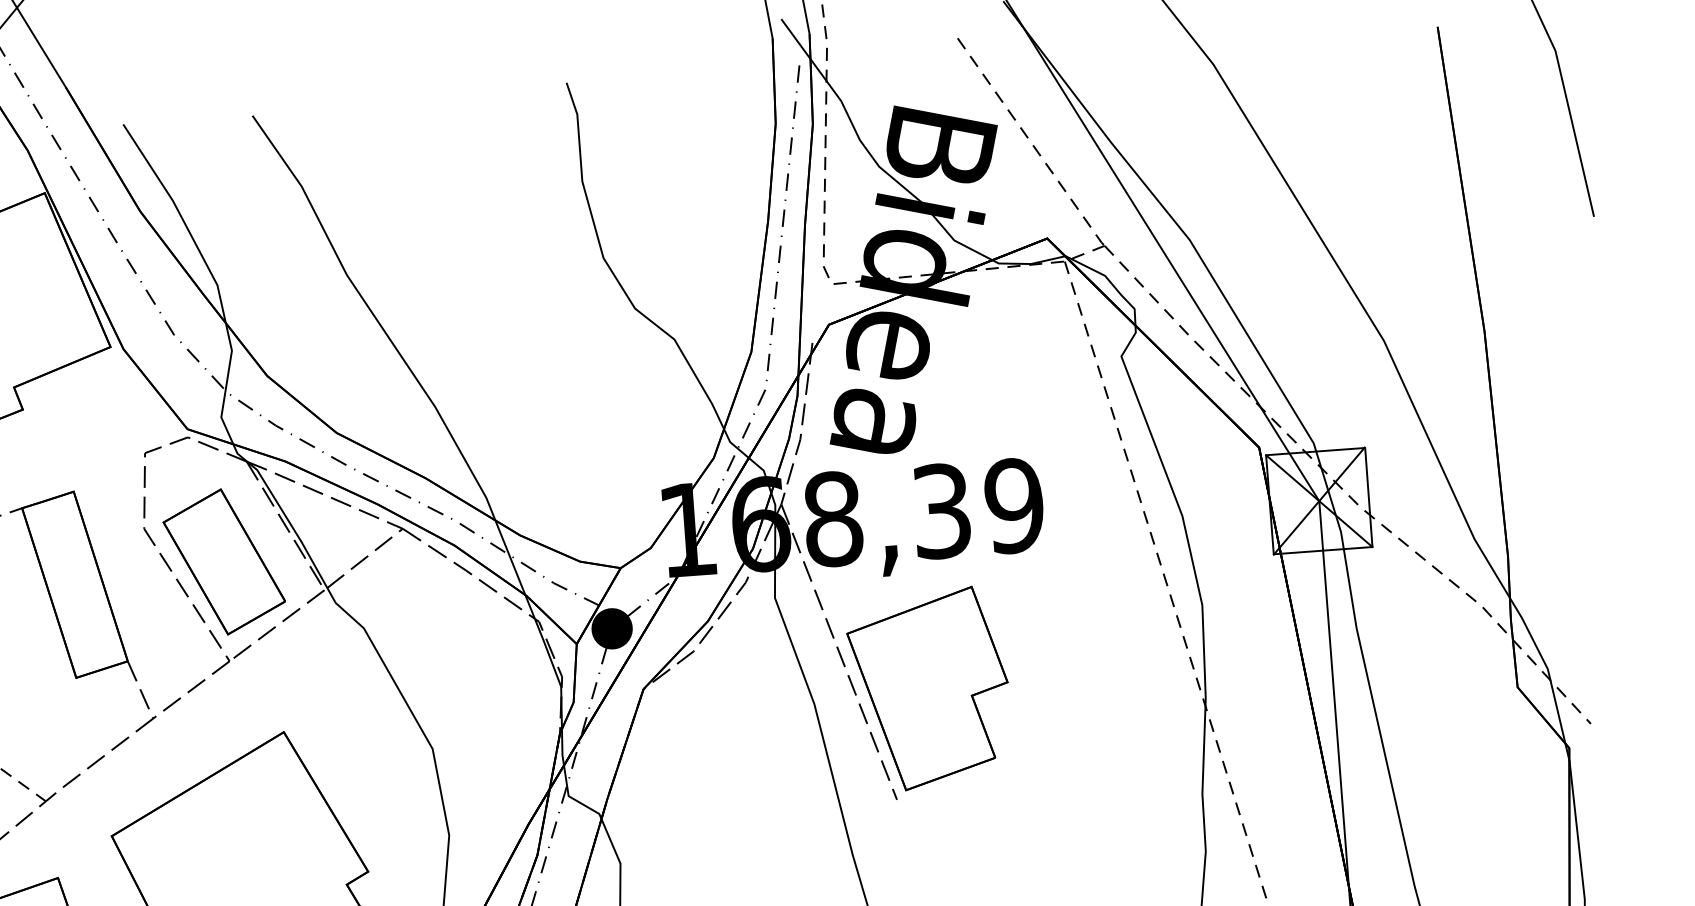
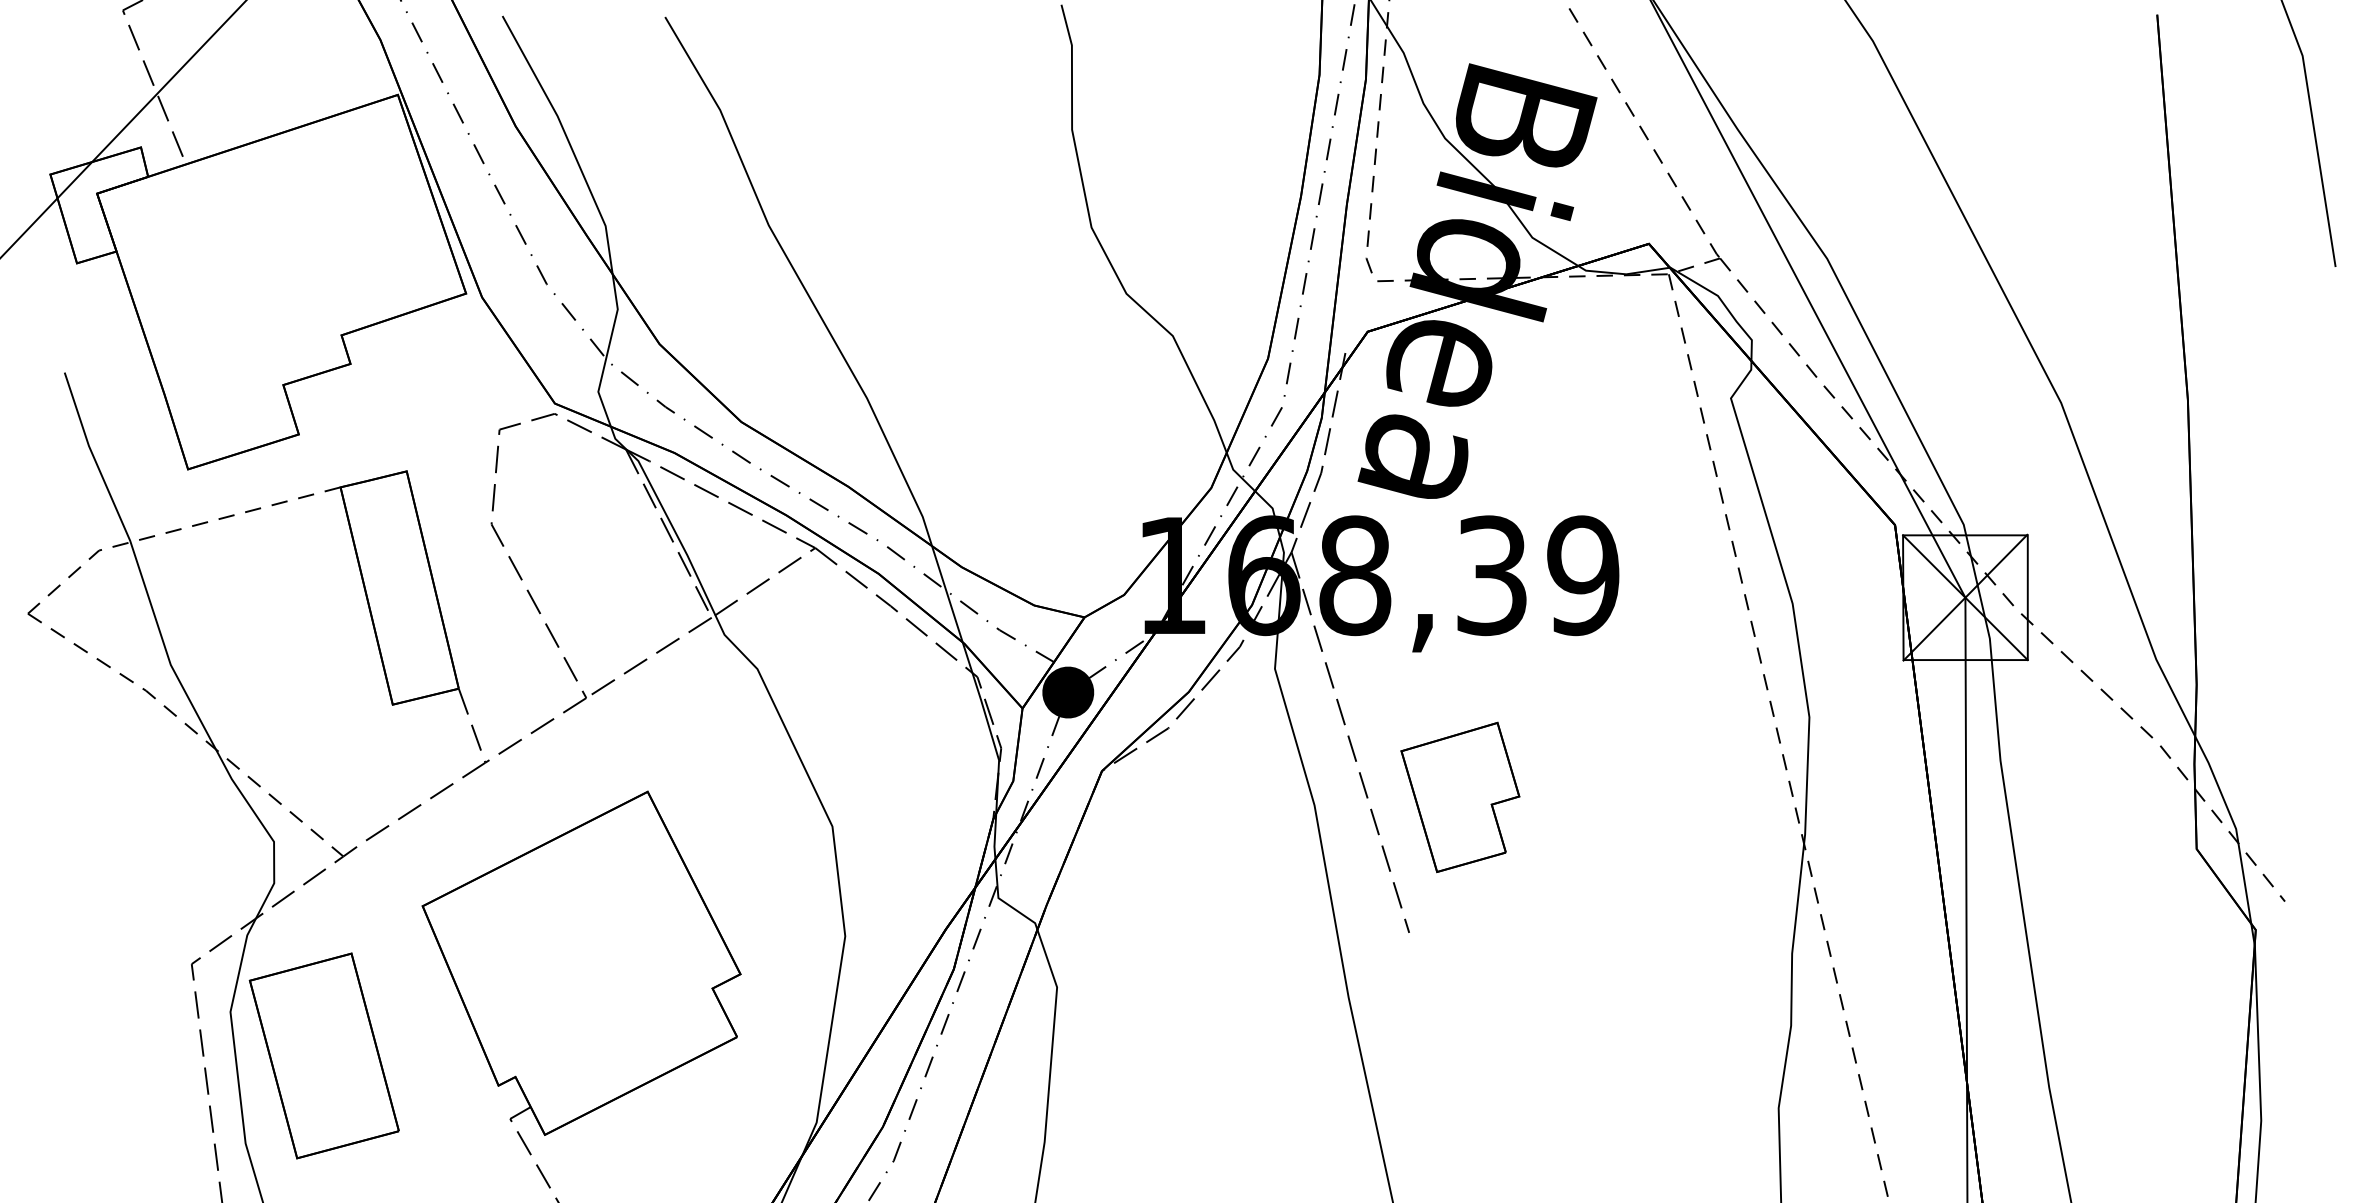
part: (224, 562) -> (588, 573), removed
part: (929, 689) -> (1460, 797), size x0.6

